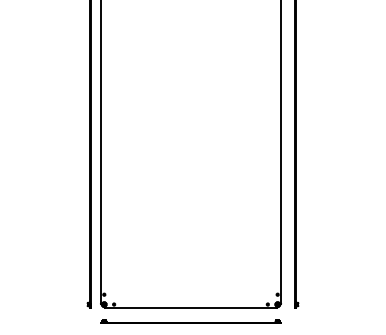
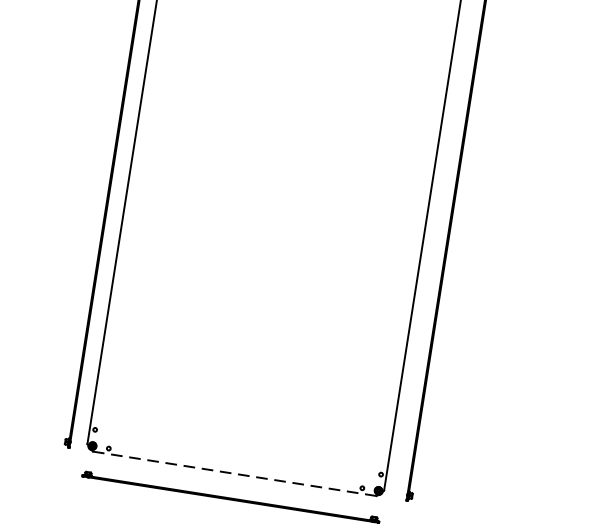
line: (191, 307) -> (235, 473), solid -> dashed

